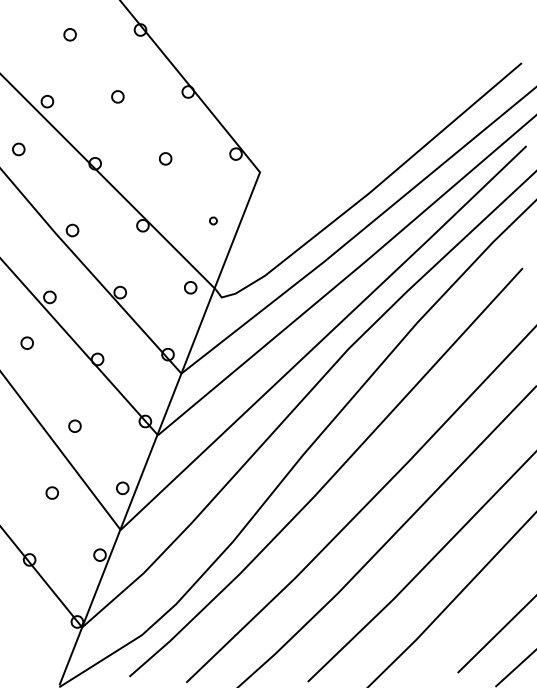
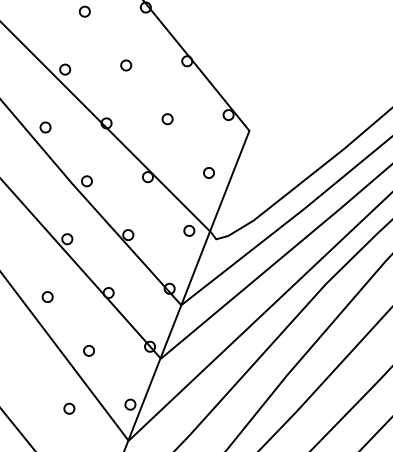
part: (18, 149) -> (45, 127), moved
part: (213, 220) -> (209, 172), size x1.67
part: (26, 342) -> (47, 296), moved

